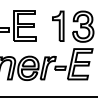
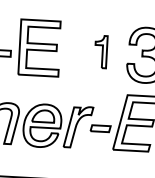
part: (58, 25) -> (101, 50), size x0.6

